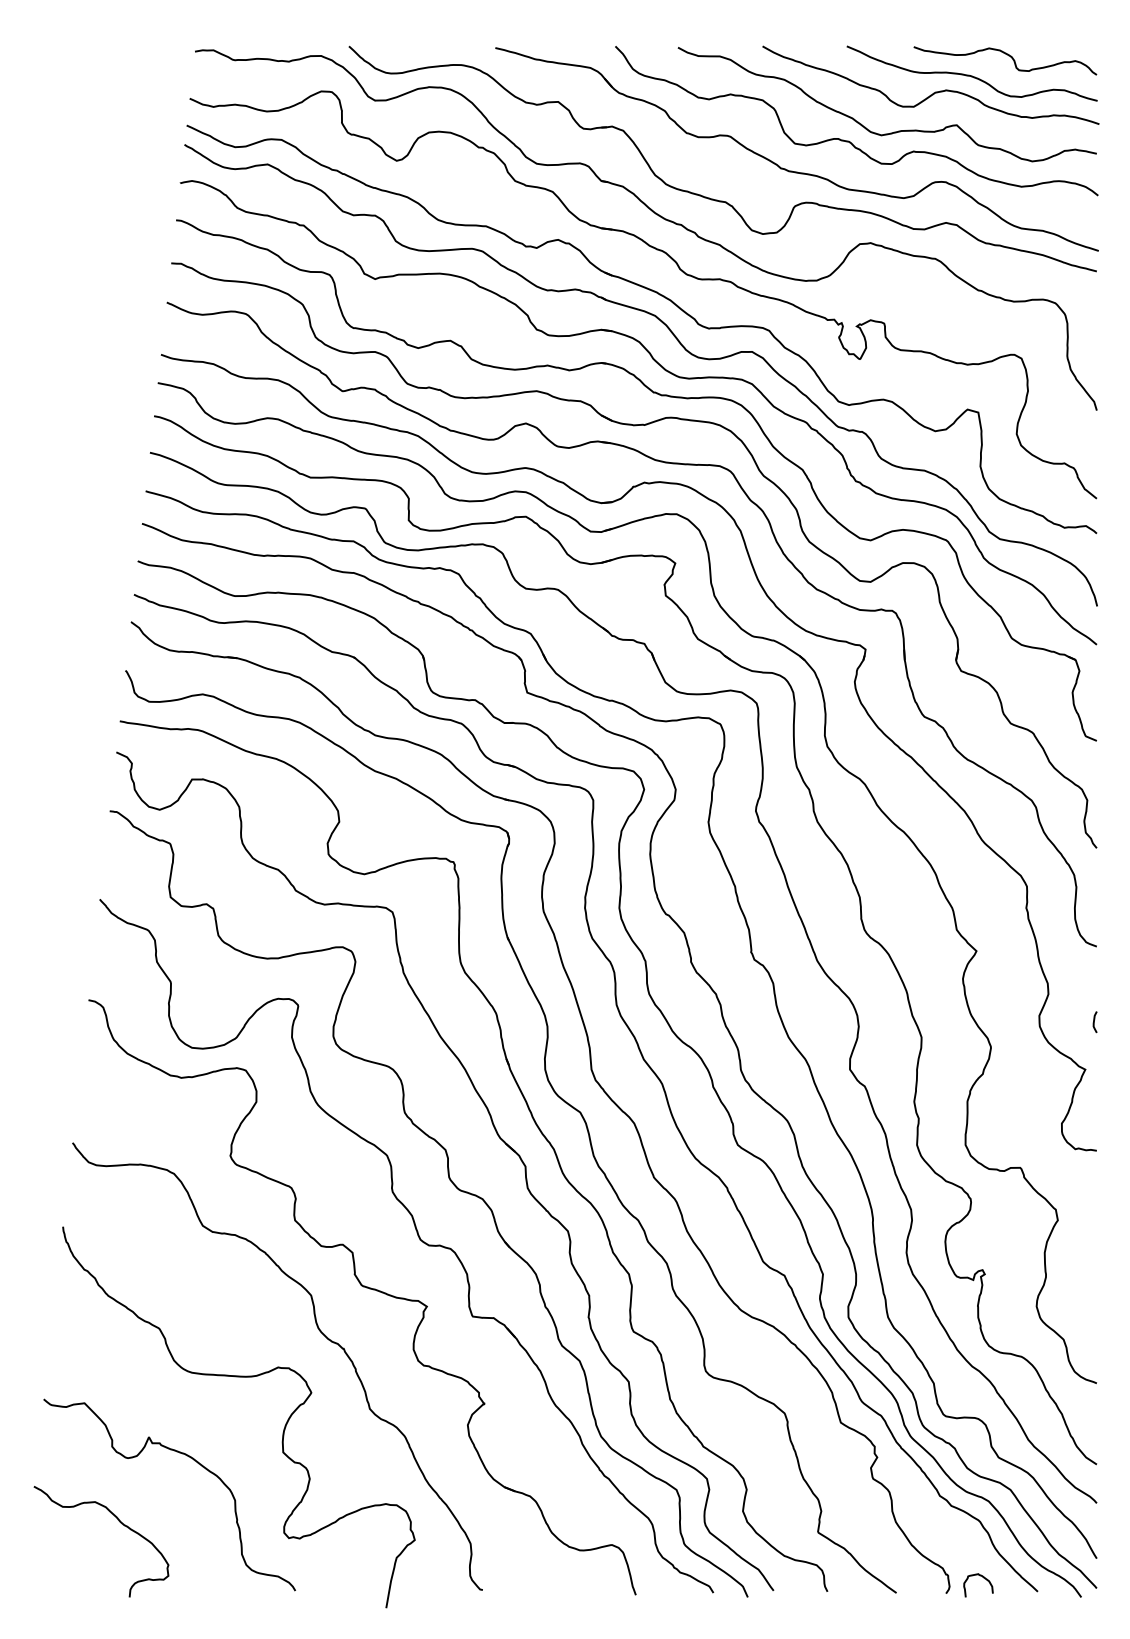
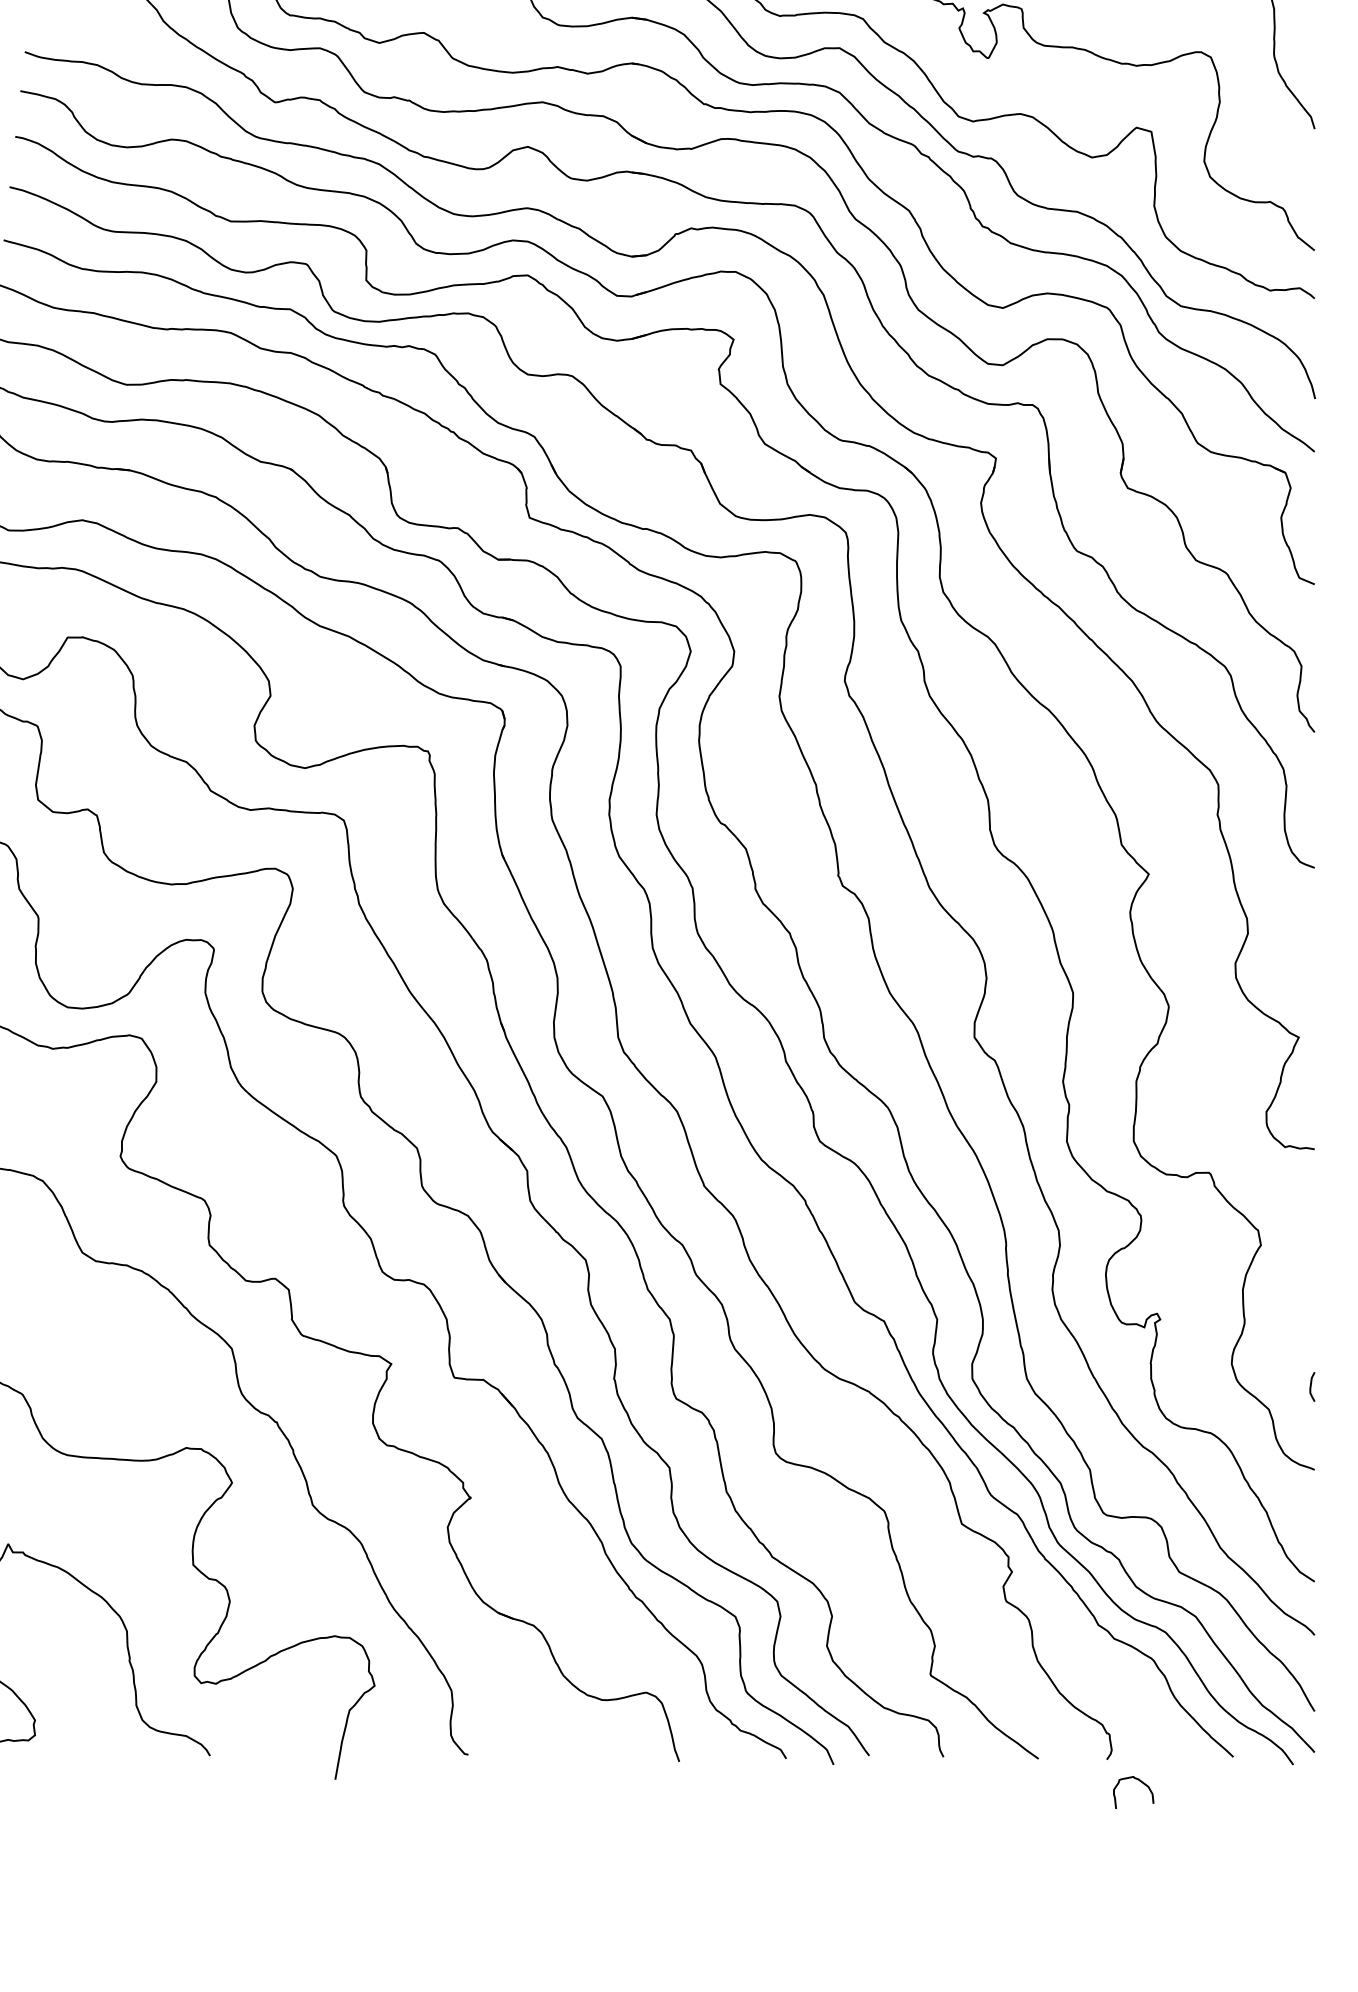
curve: (1094, 1022) -> (1311, 1387), moved
curve: (983, 1578) -> (1140, 1782), moved

